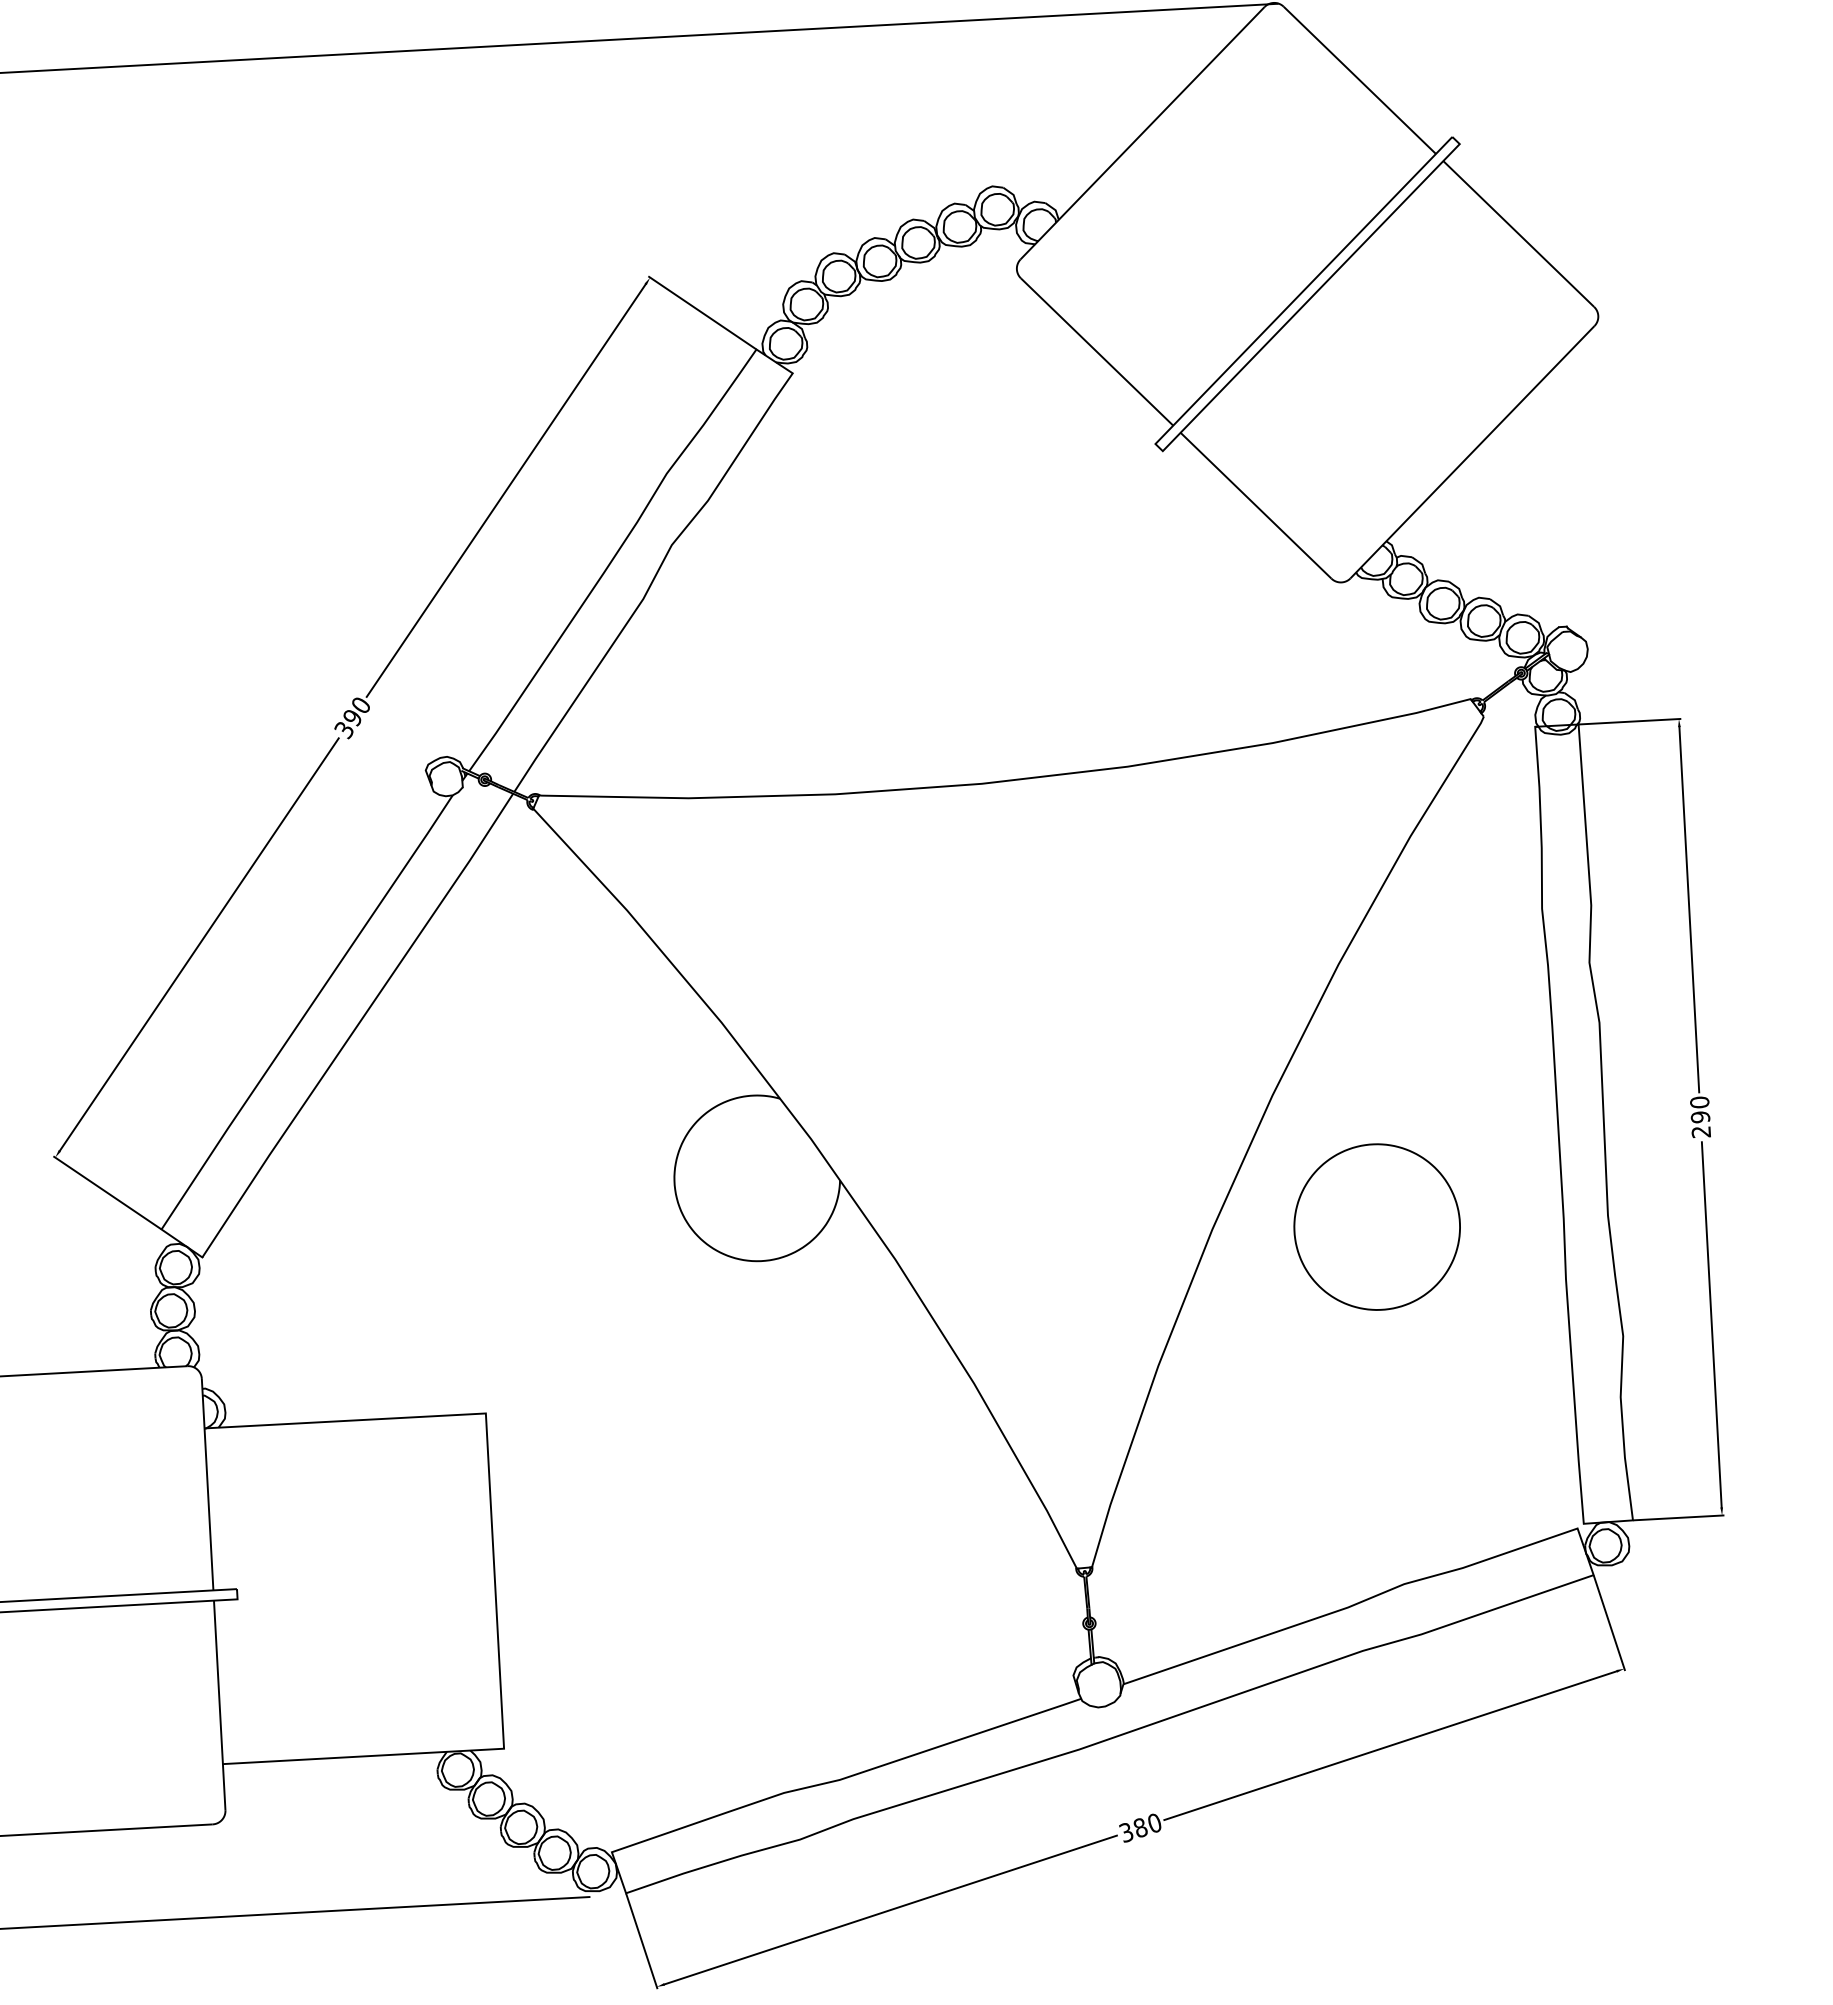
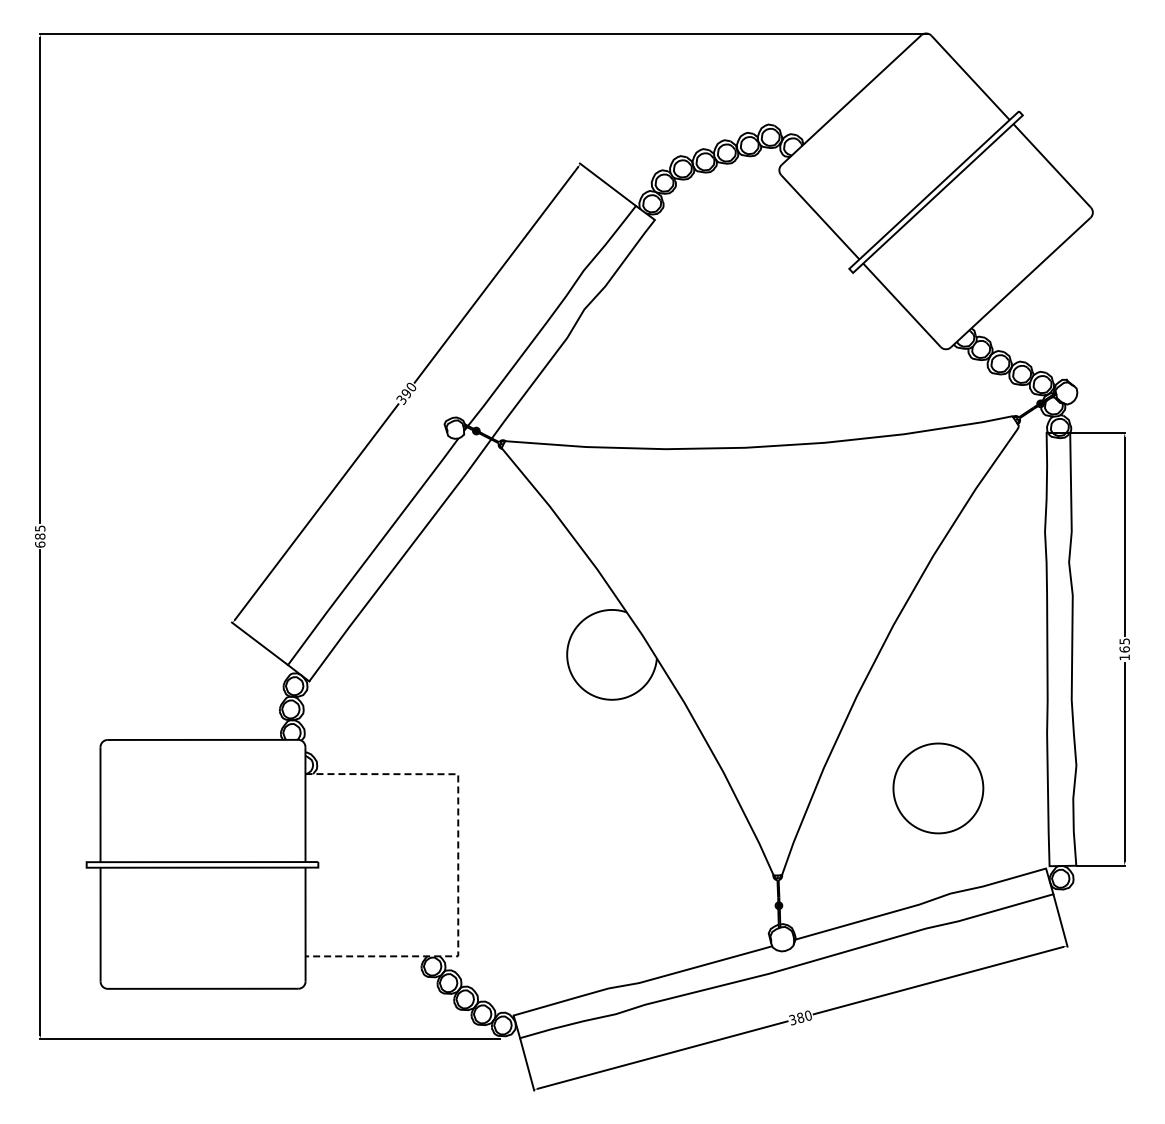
text: (1700, 1117) -> (1124, 649), 290 -> 165
part: (1377, 1227) -> (938, 788), moved
line: (495, 1581) -> (458, 865), solid -> dashed

